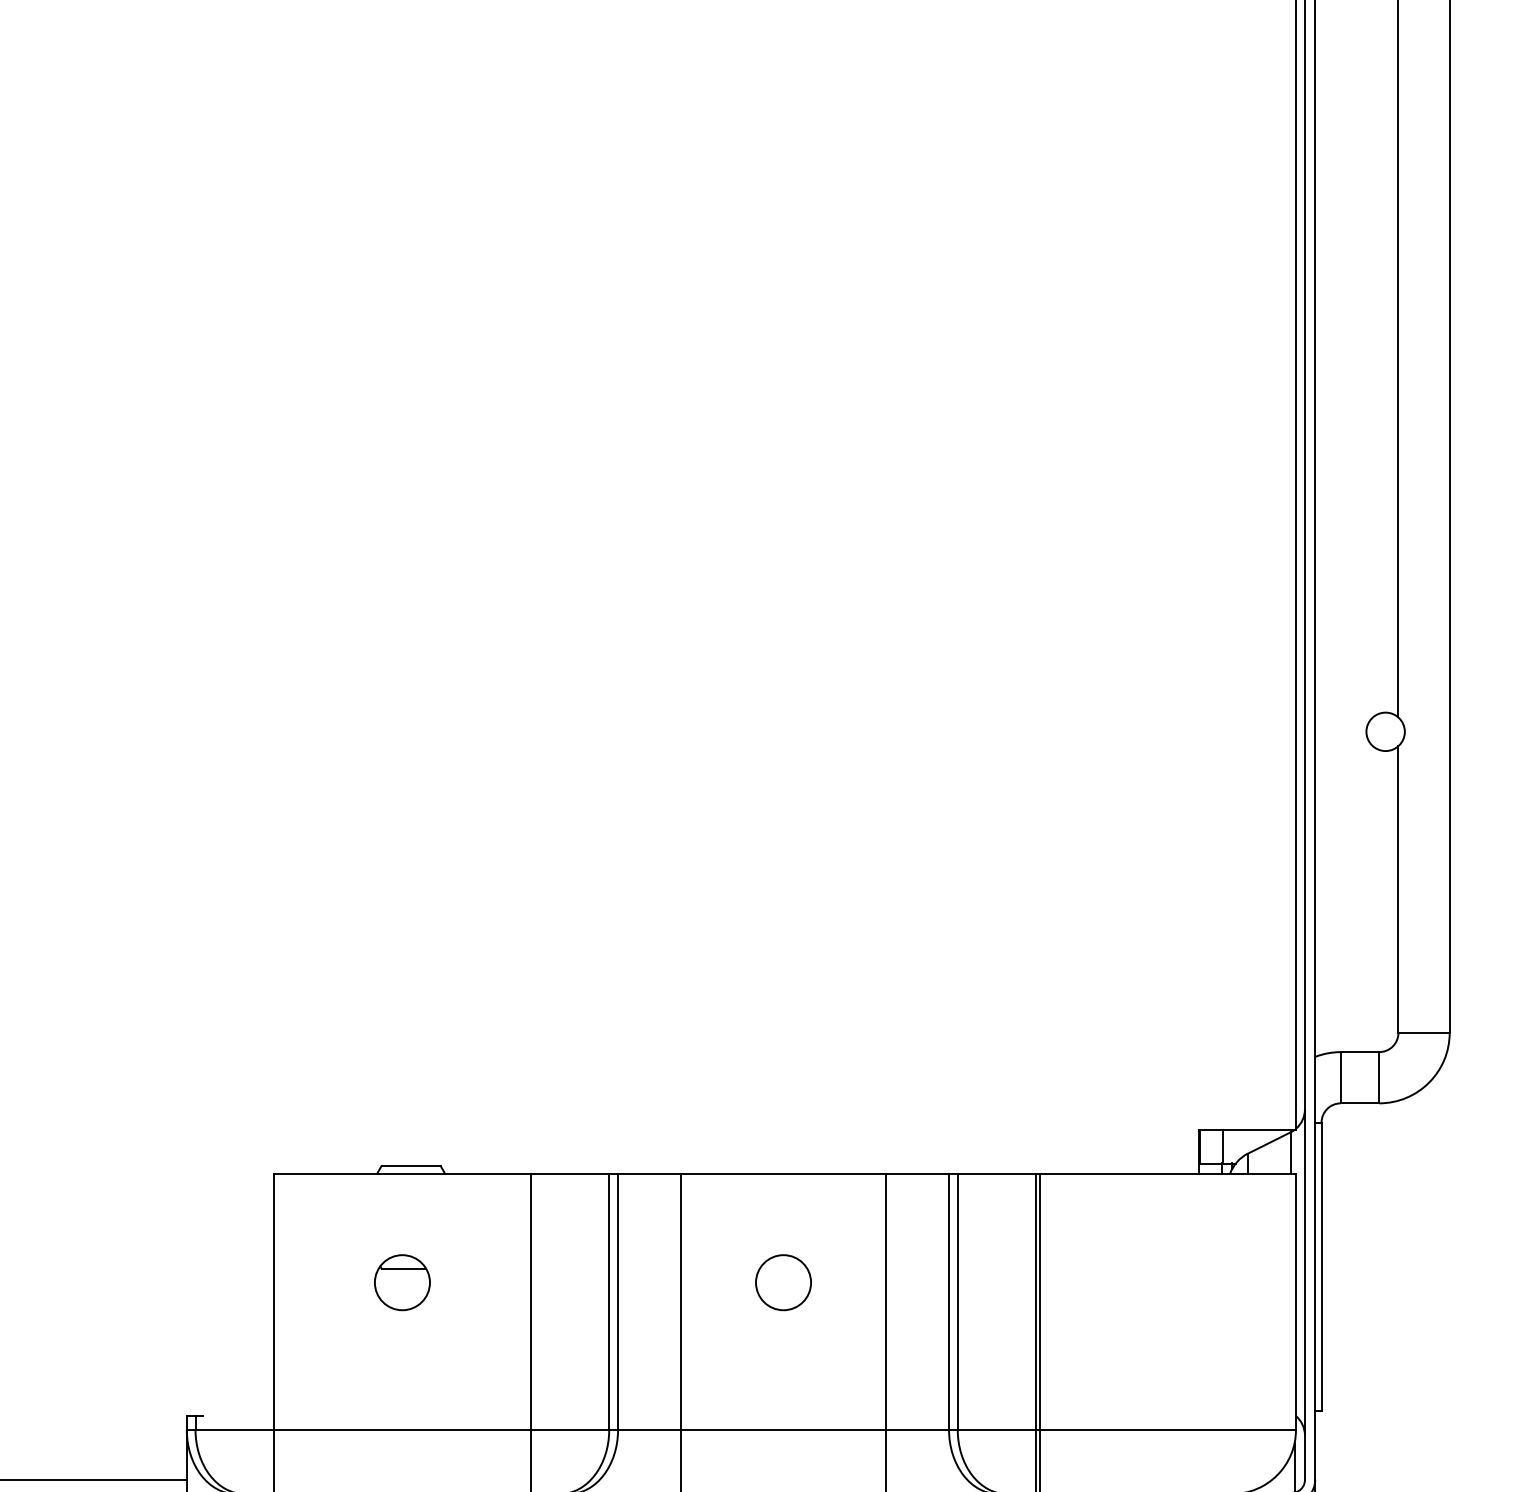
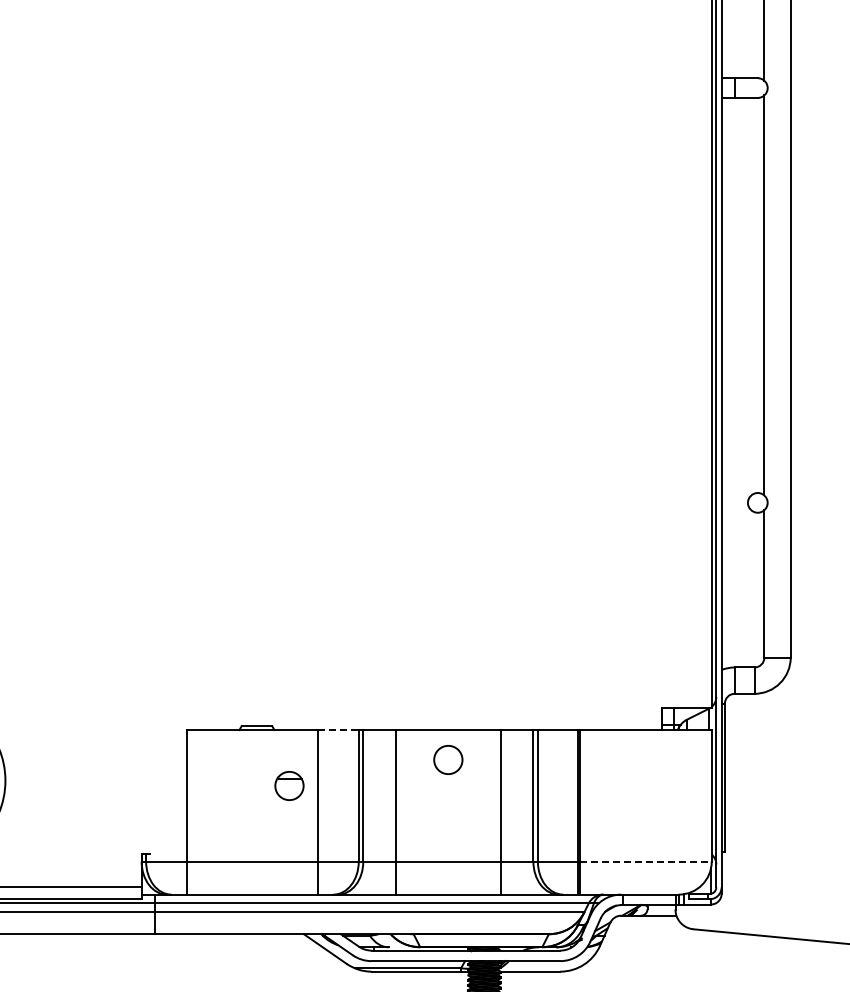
line: (571, 1174) -> (339, 730), solid -> dashed
part: (402, 1281) -> (289, 785), moved
circle: (783, 1281) -> (448, 759), moved
line: (1167, 1429) -> (645, 861), solid -> dashed

